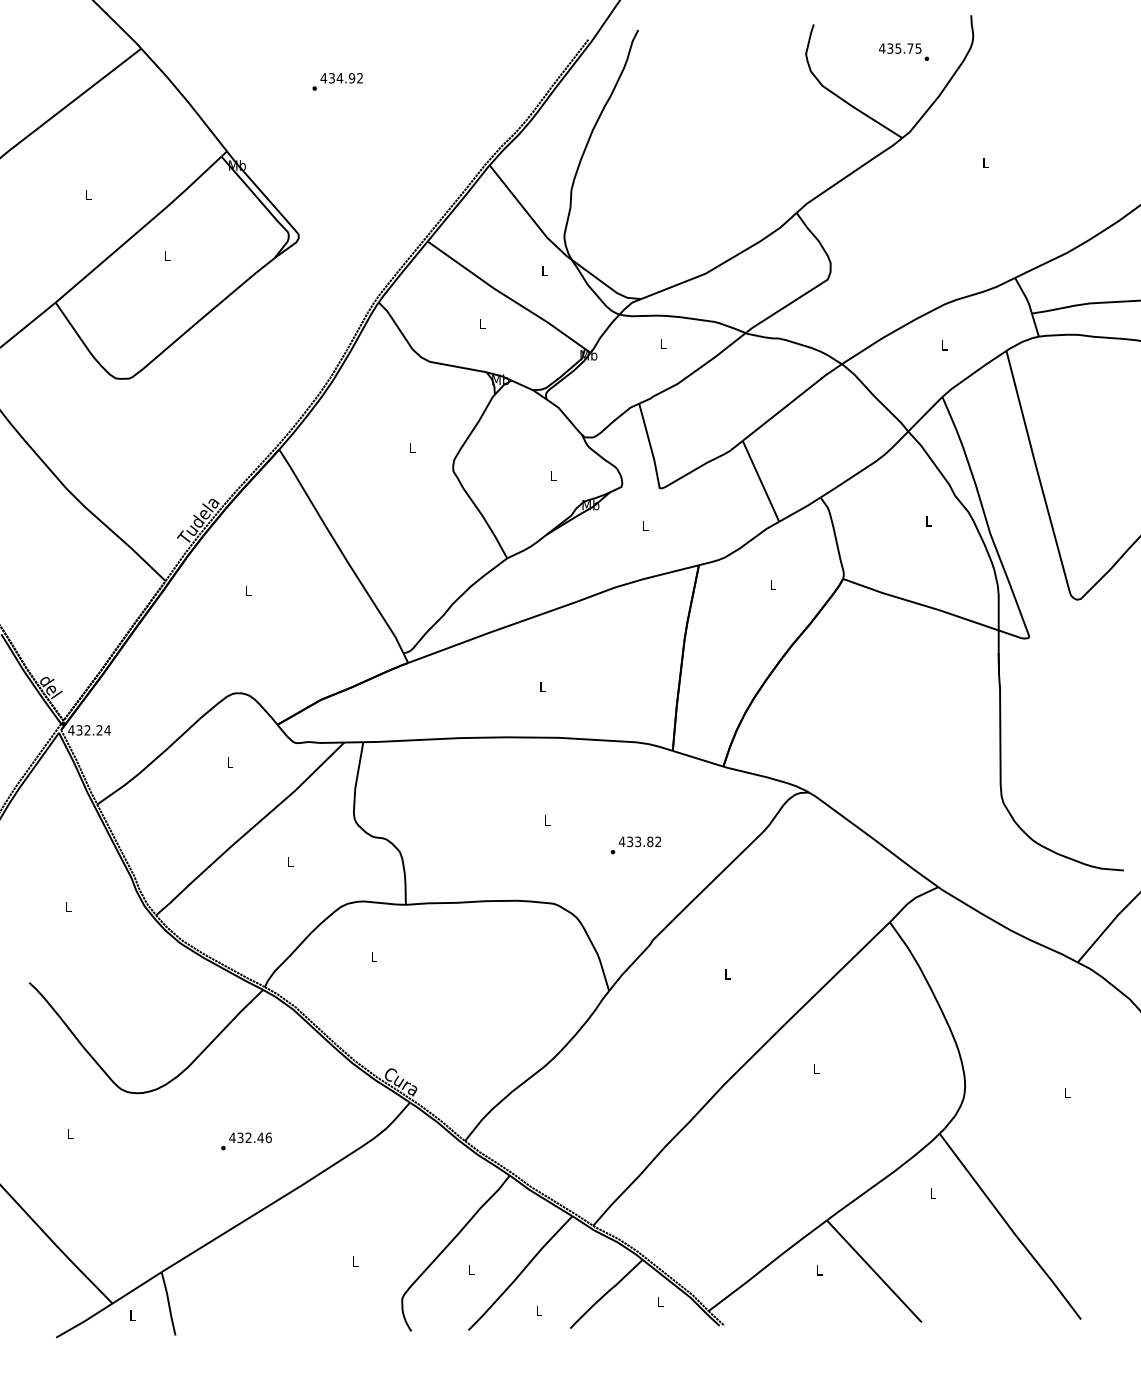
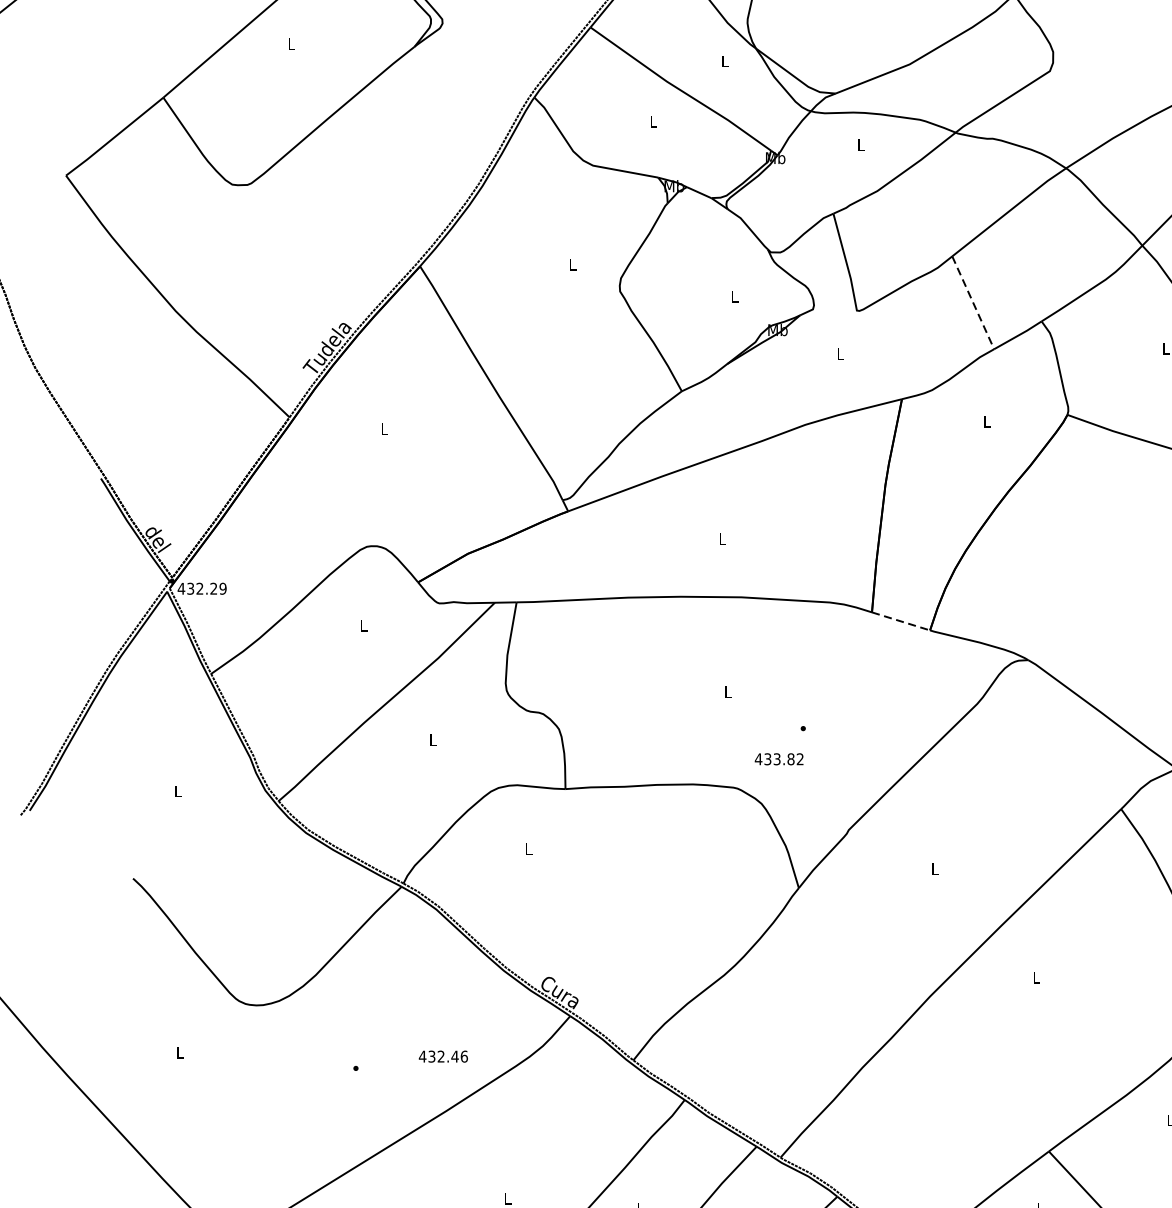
line: (761, 481) -> (973, 303), solid -> dashed
text: (107, 730) -> (222, 588), 432.24 -> 432.29
line: (698, 758) -> (901, 621), solid -> dashed
text: (639, 841) -> (778, 758), moved
text: (250, 1137) -> (443, 1056), moved

